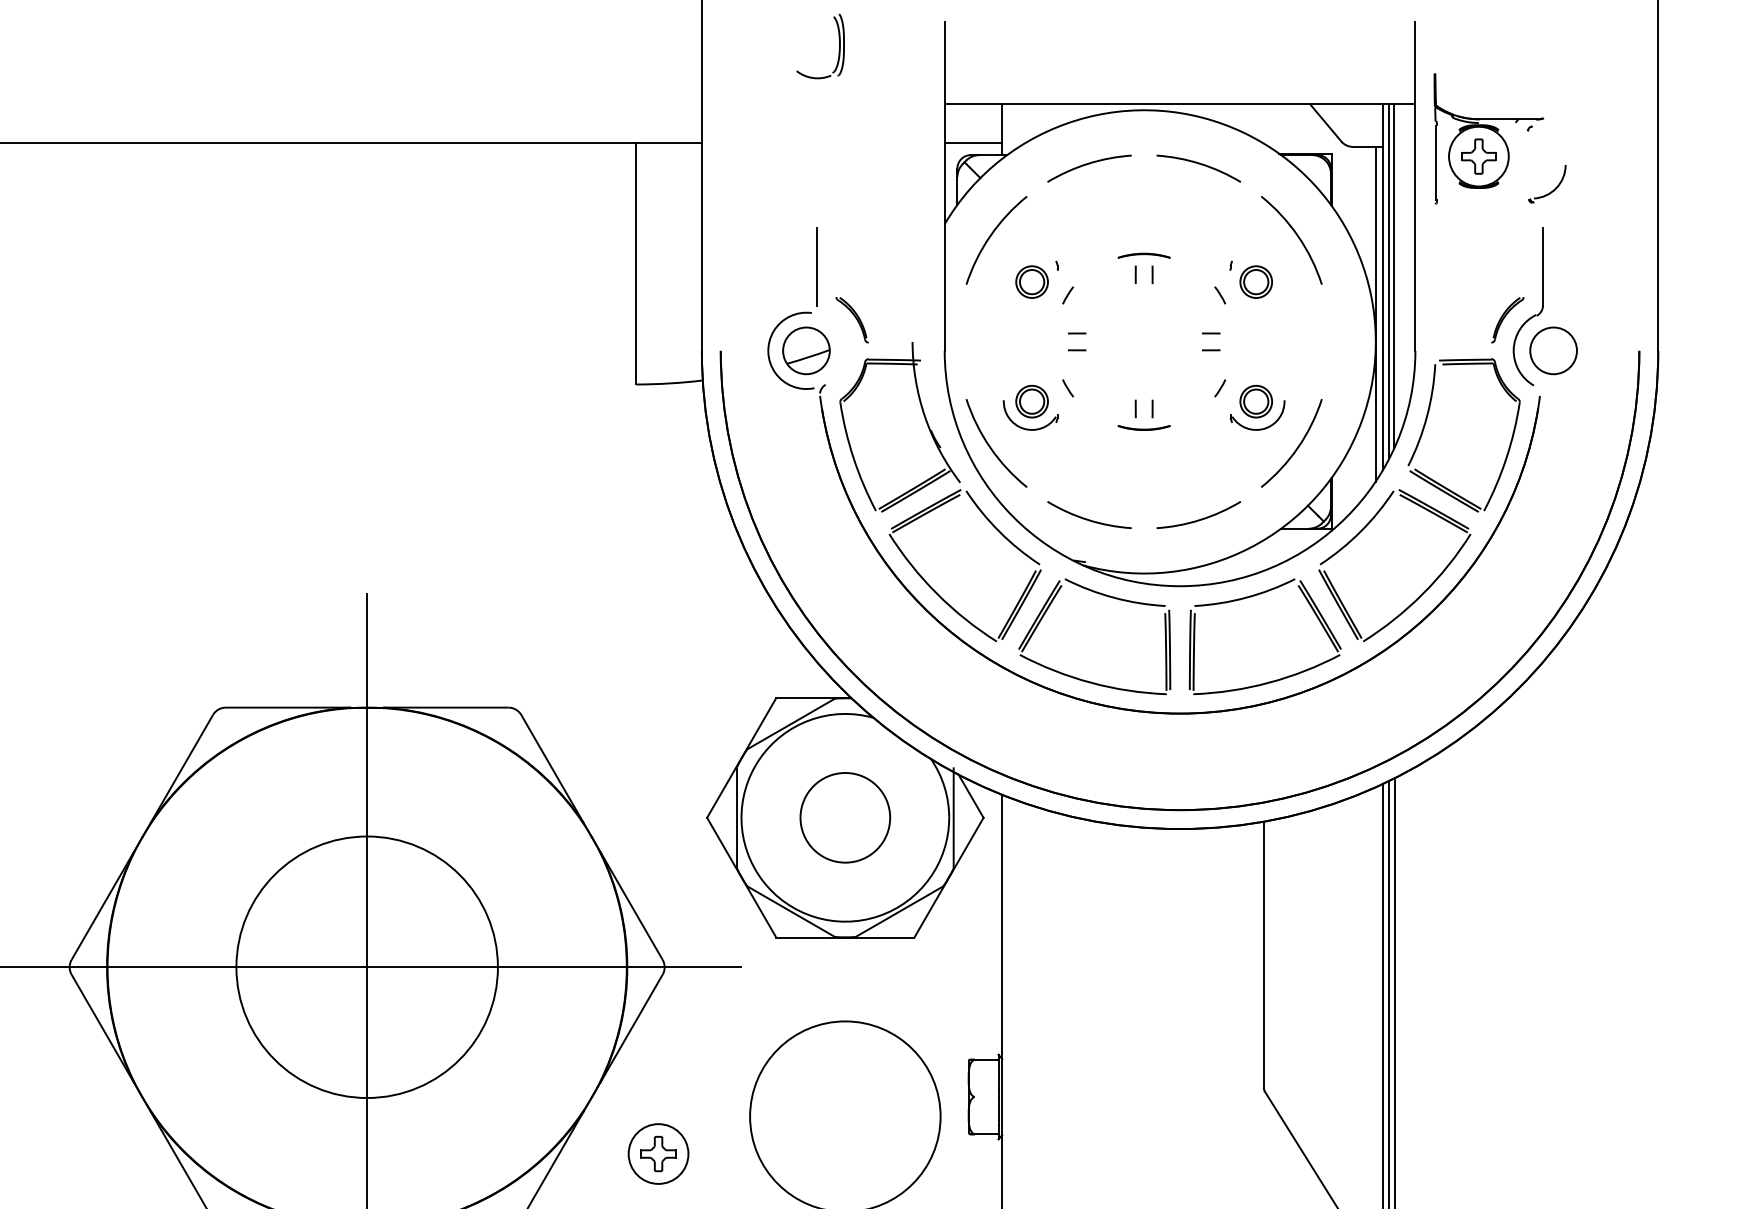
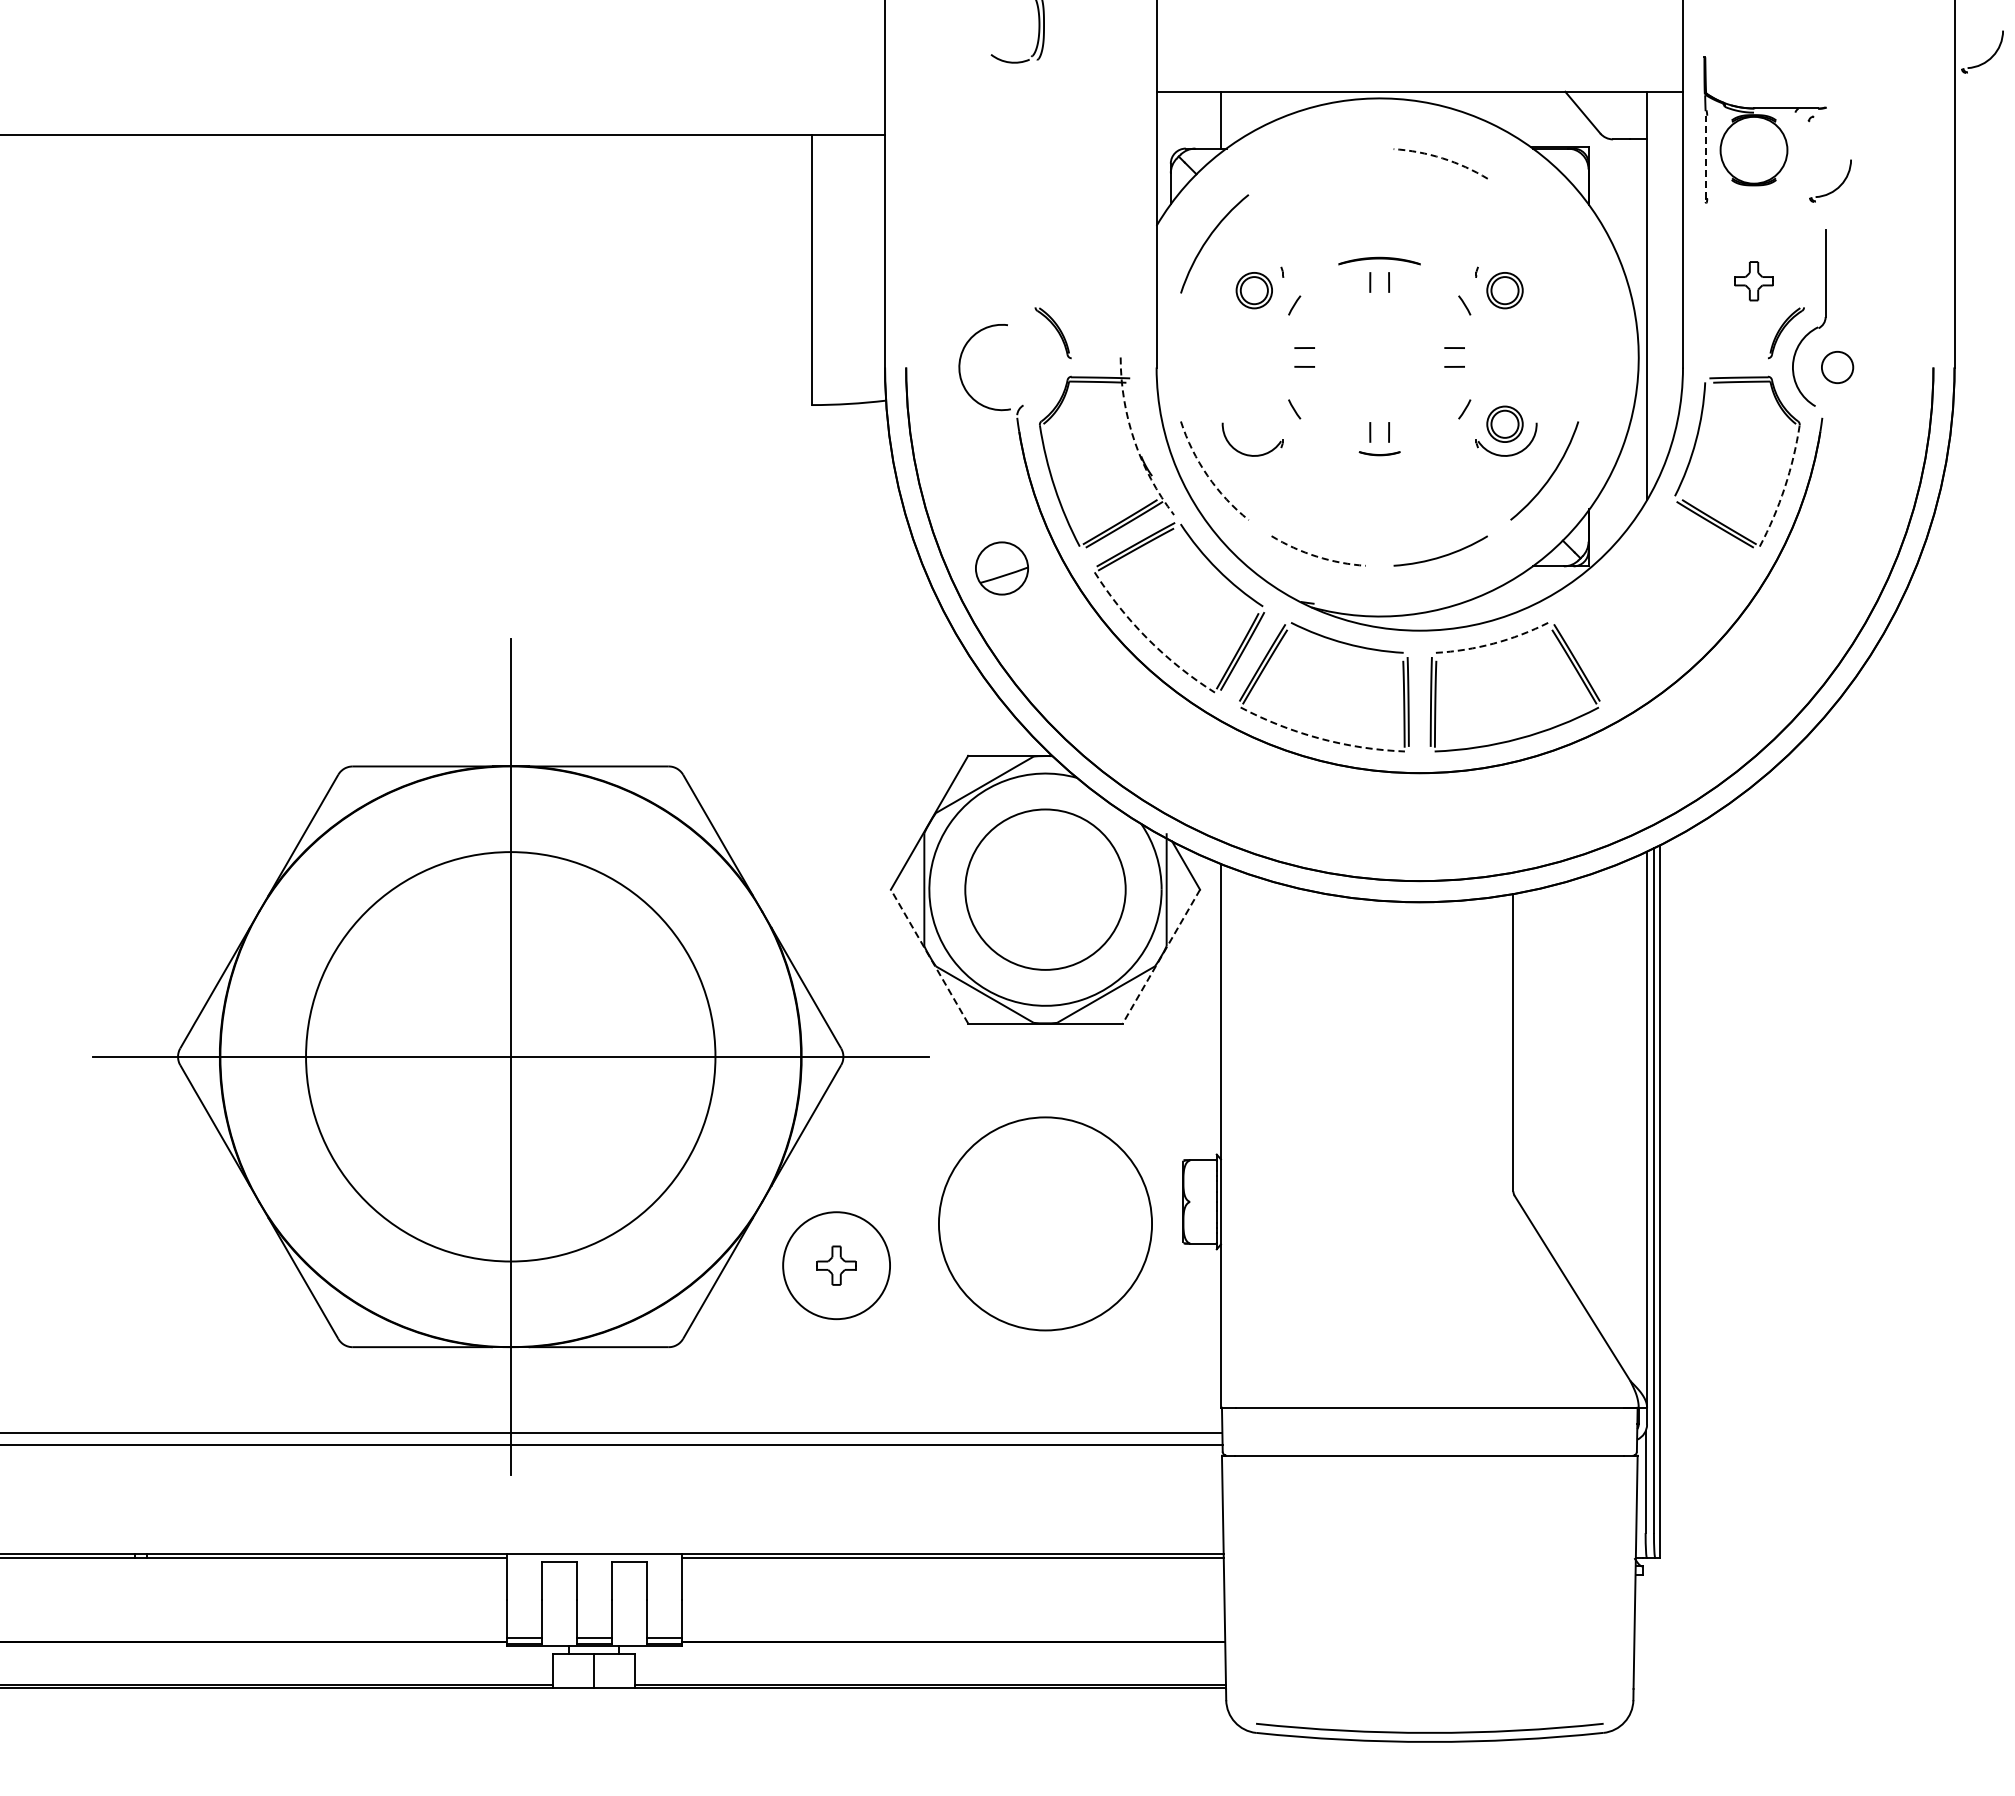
part: (1687, 75) -> (1987, 59), added
line: (973, 142) -> (1188, 134), removed
part: (1478, 156) -> (1753, 281), moved
line: (1435, 162) -> (1705, 156), solid -> dashed
arc: (1200, 163) -> (1442, 158), solid -> dashed
arc: (1088, 164) -> (1317, 159), removed
arc: (1296, 236) -> (1550, 239), removed
part: (1144, 256) -> (1379, 261), size x1.4
line: (816, 266) -> (1013, 273), removed
line: (1394, 275) -> (1659, 283), removed
line: (1389, 281) -> (1653, 289), removed
line: (1375, 314) -> (1638, 326), removed
part: (806, 350) -> (1001, 568), moved
circle: (1553, 350) -> (1837, 367), size x0.6
part: (1031, 400) -> (1253, 423), removed
arc: (924, 416) -> (1134, 440), solid -> dashed
part: (1144, 427) -> (1379, 453), size x0.7
arc: (990, 447) -> (1207, 475), solid -> dashed
arc: (1506, 458) -> (1784, 487), solid -> dashed
arc: (1087, 519) -> (1316, 556), solid -> dashed
part: (1422, 593) -> (1690, 638), removed
arc: (937, 594) -> (1148, 639), solid -> dashed
arc: (1245, 597) -> (1493, 643), solid -> dashed
arc: (1091, 682) -> (1320, 738), solid -> dashed
circle: (845, 817) -> (1045, 889), size x1.6
line: (741, 877) -> (929, 956), solid -> dashed
line: (949, 878) -> (1161, 957), solid -> dashed
circle: (366, 966) -> (510, 1056), size x1.4
circle: (658, 1153) -> (836, 1265), size x1.6

